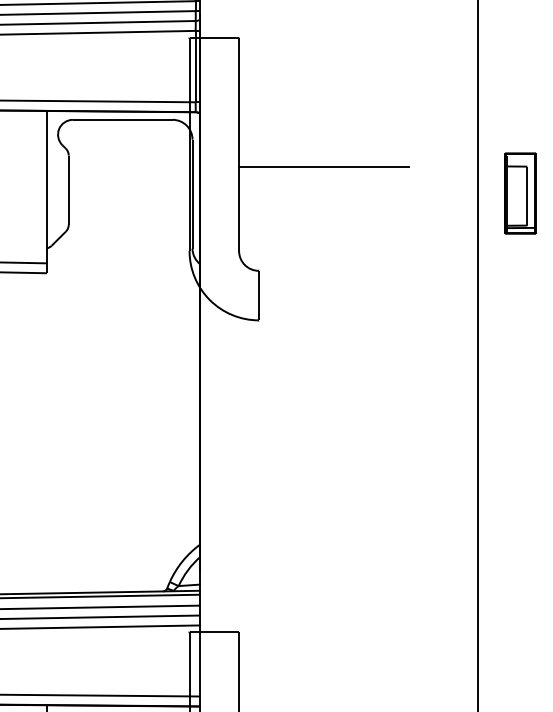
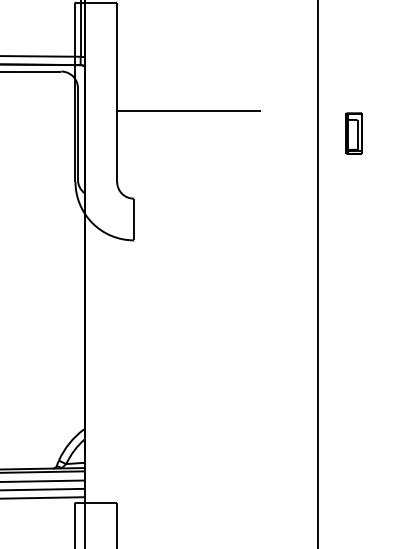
part: (520, 193) -> (354, 133), size x0.6

